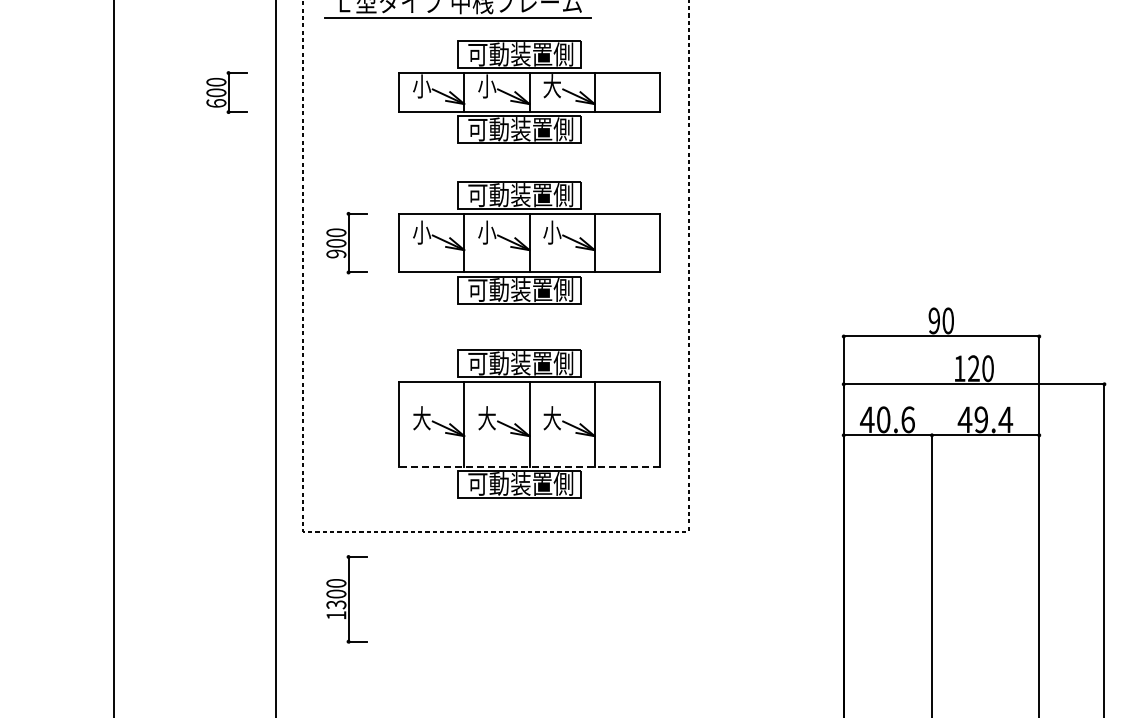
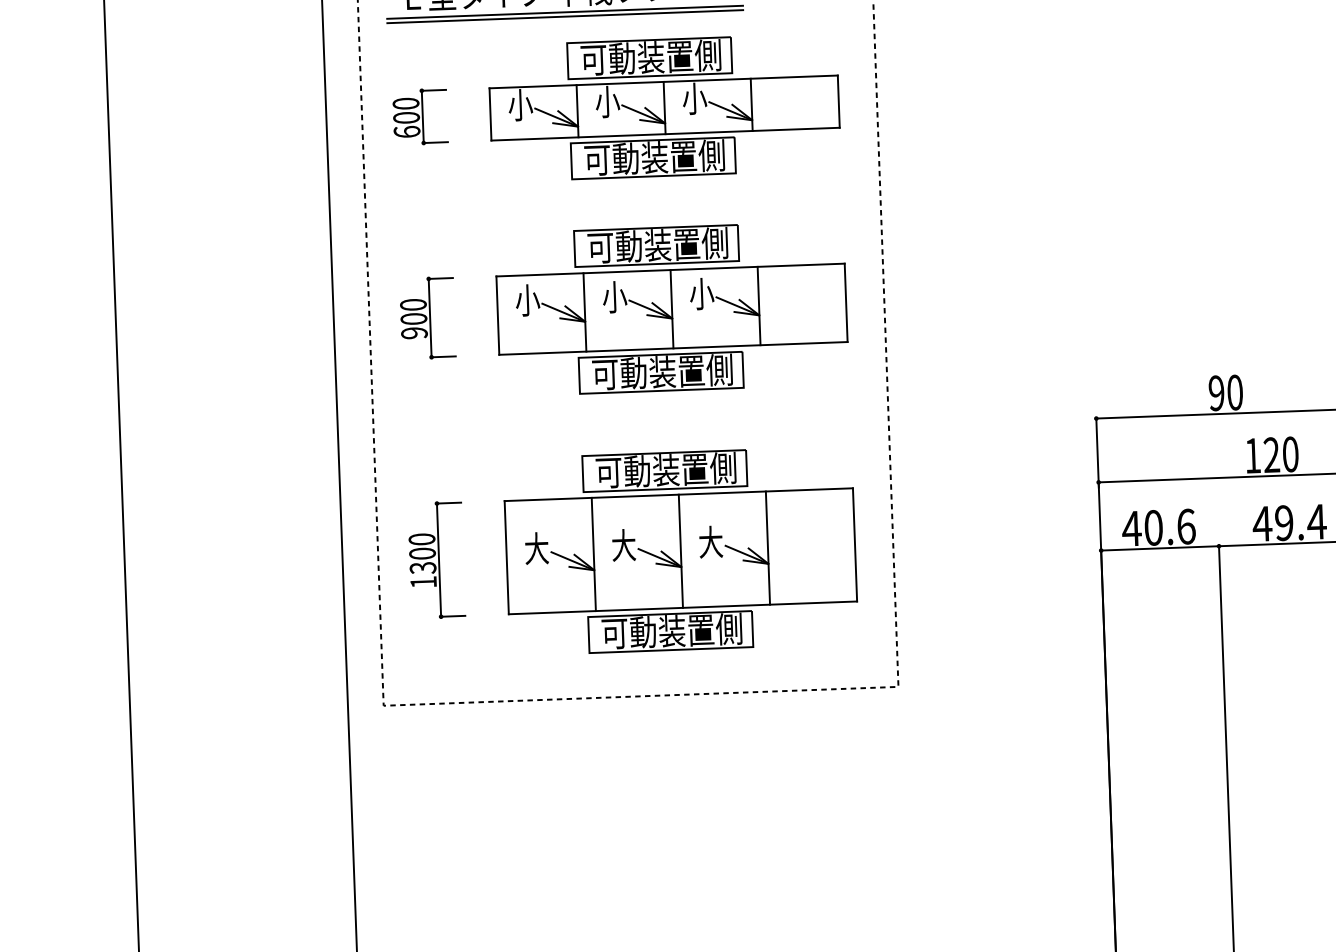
line: (457, 21) -> (564, 16), added
text: (552, 86) -> (694, 98), 大 -> 小
part: (226, 92) -> (420, 116), moved
line: (529, 466) -> (682, 607), dashed -> solid
part: (346, 599) -> (436, 560), moved

